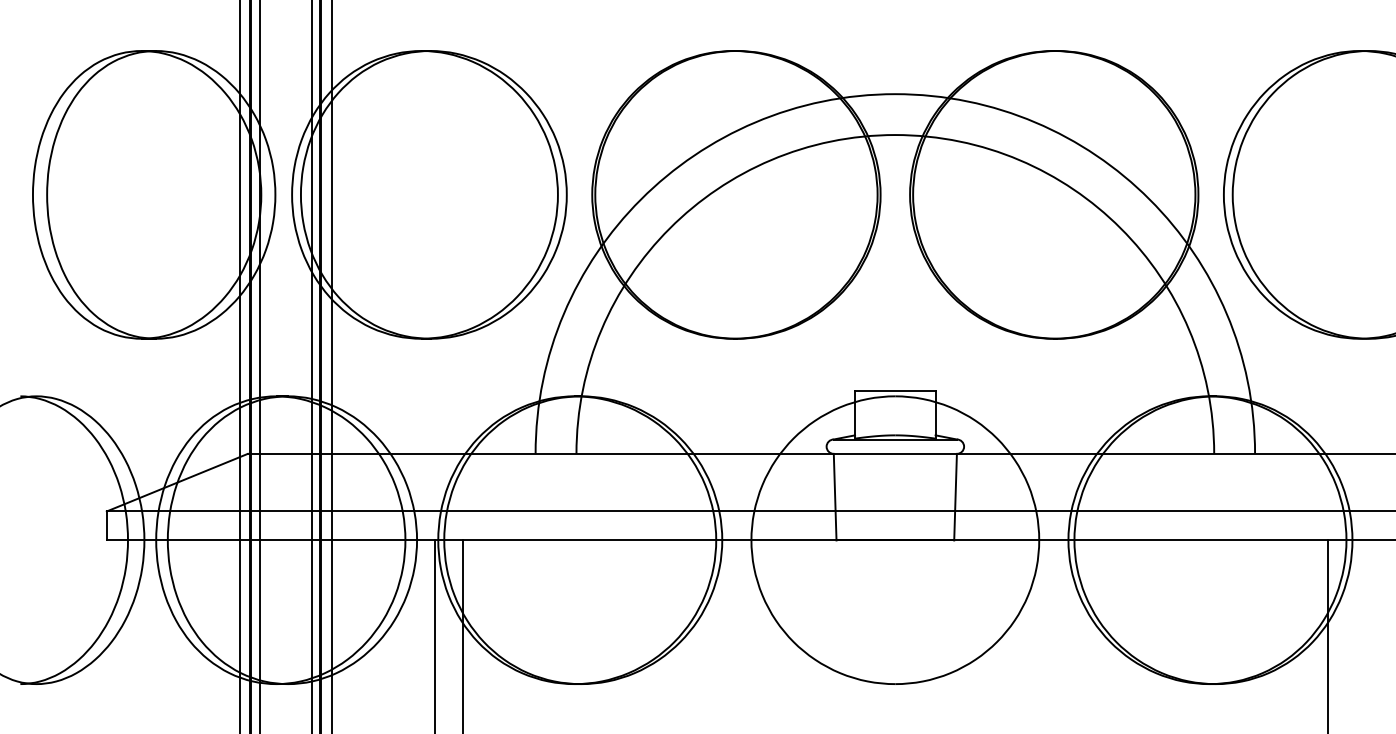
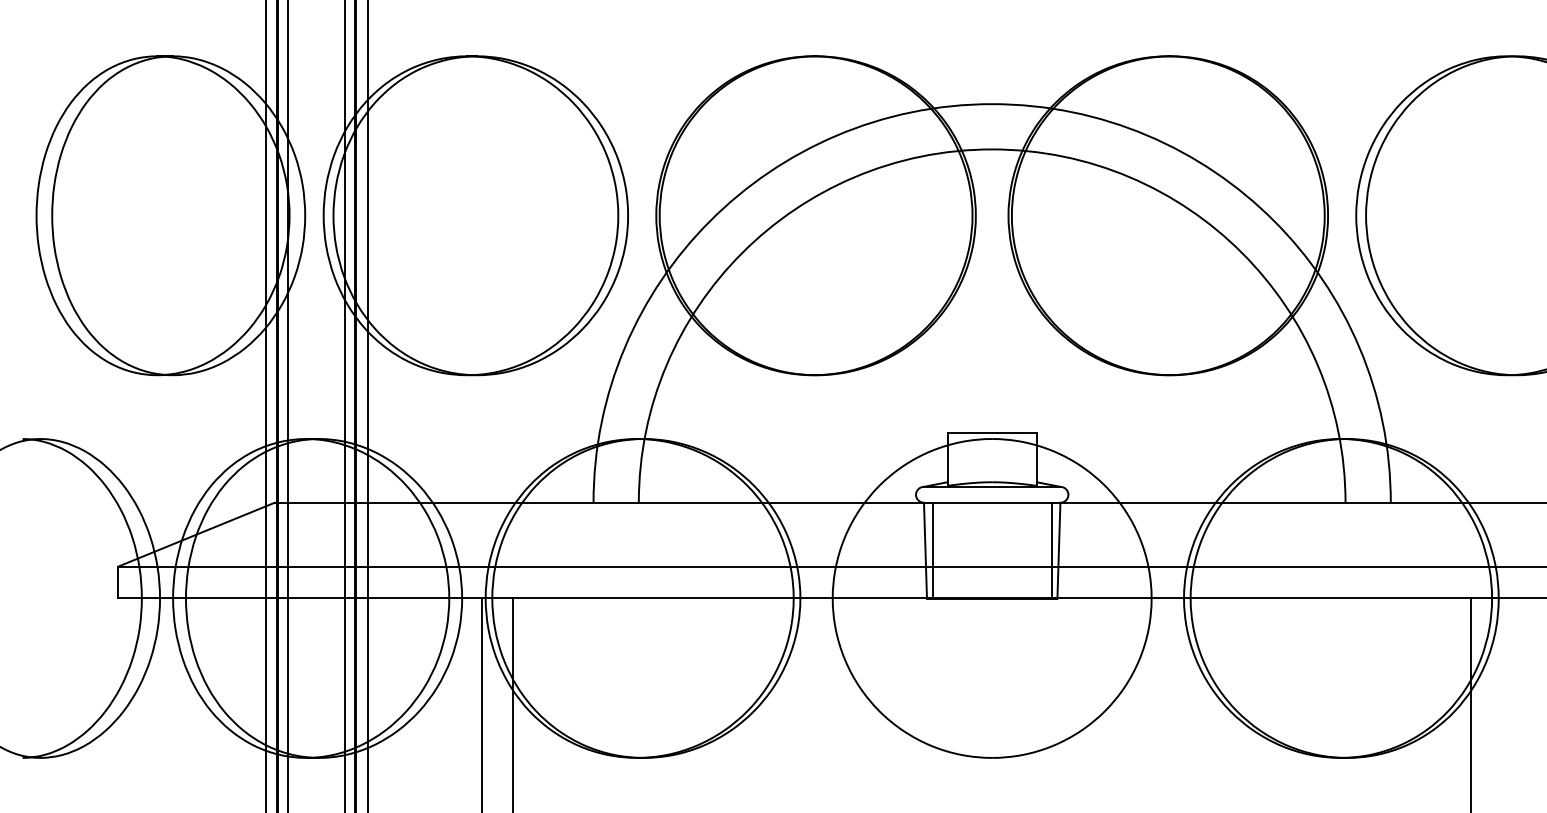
line: (841, 496) -> (932, 550), added
line: (948, 496) -> (1051, 550), added

